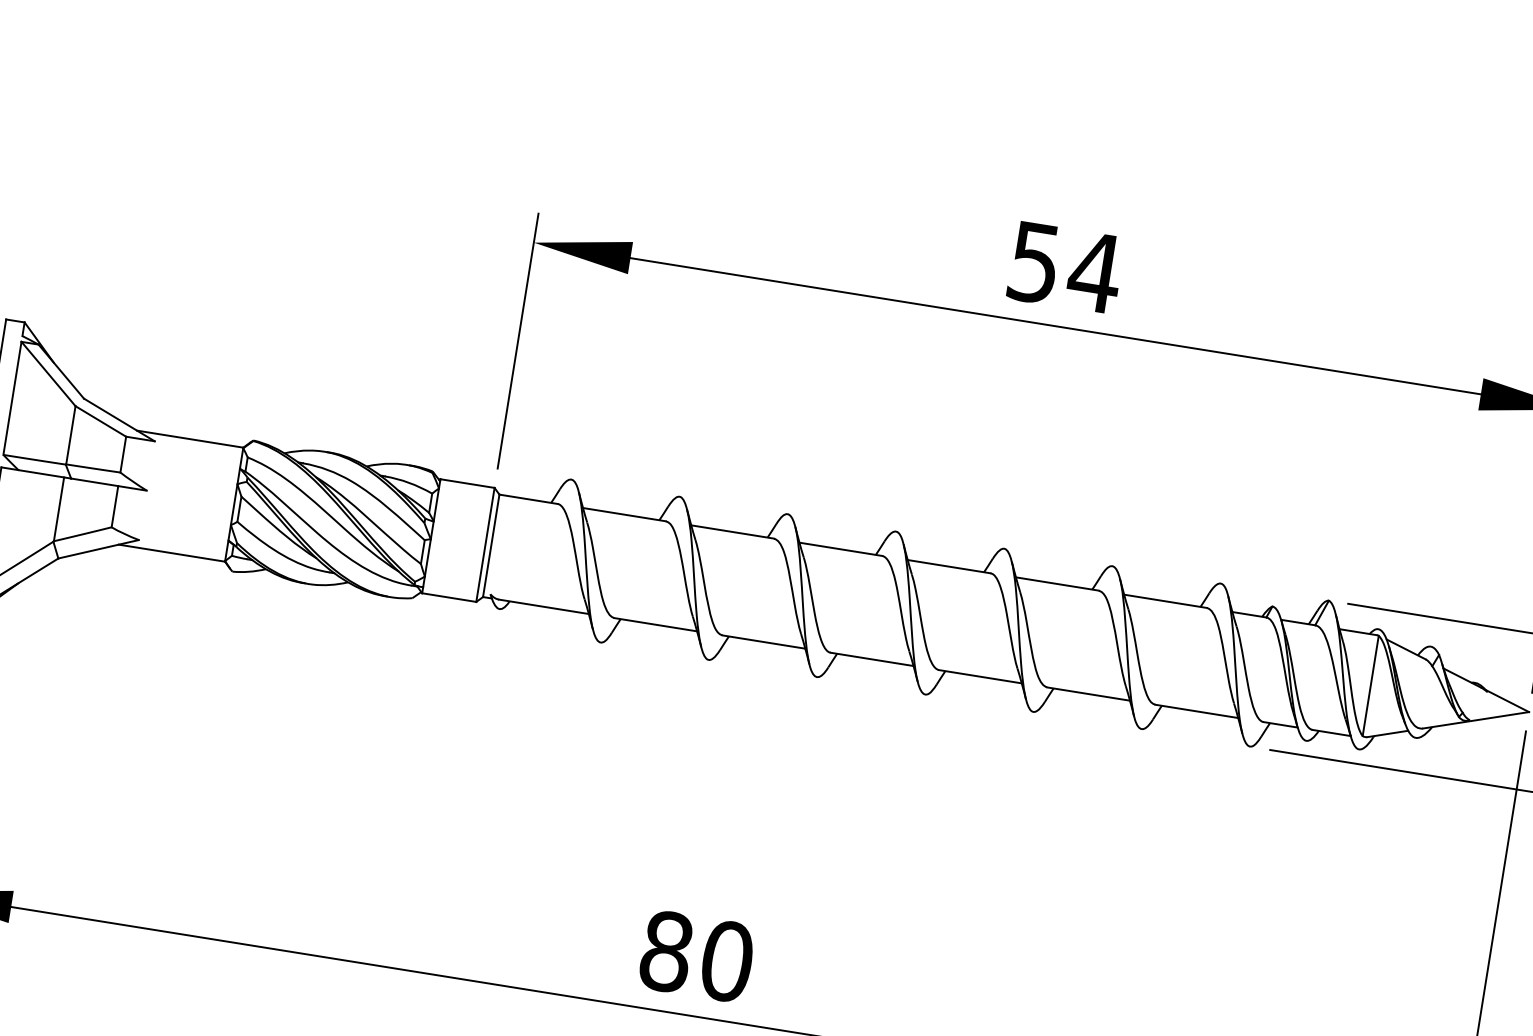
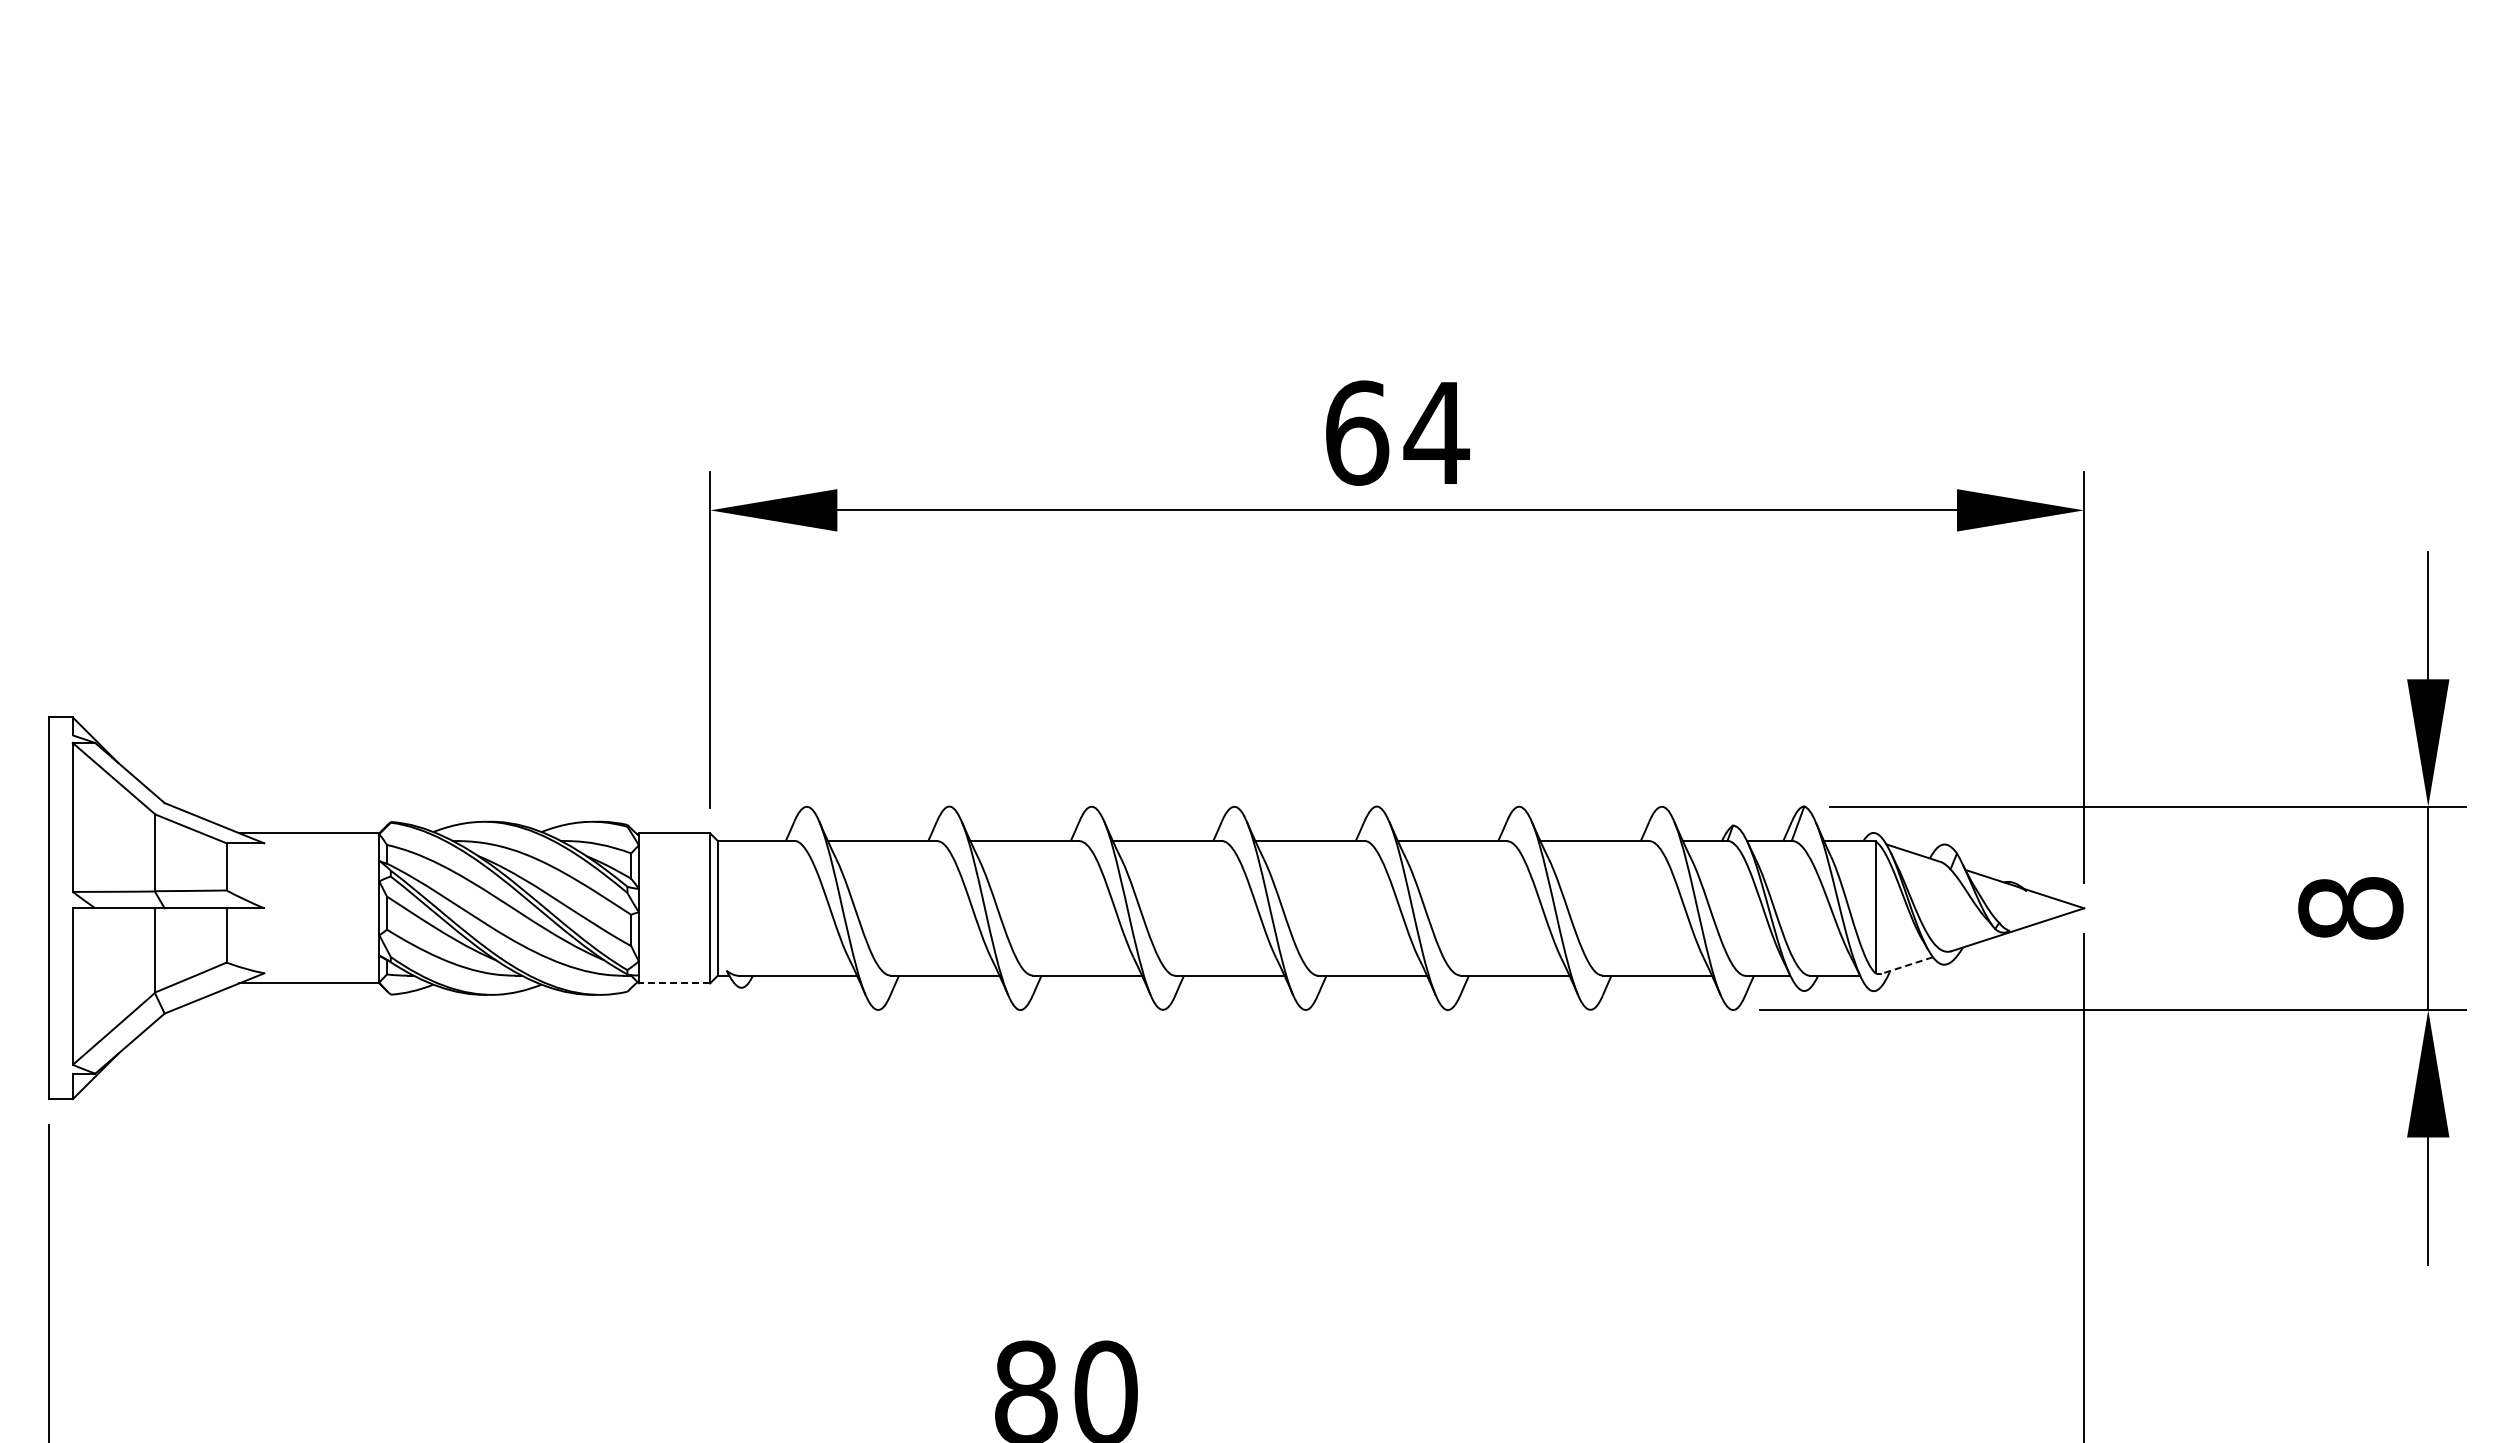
text: (1035, 262) -> (1357, 432), 54 -> 64
line: (449, 597) -> (674, 983), solid -> dashed
line: (1387, 734) -> (1907, 965), solid -> dashed

